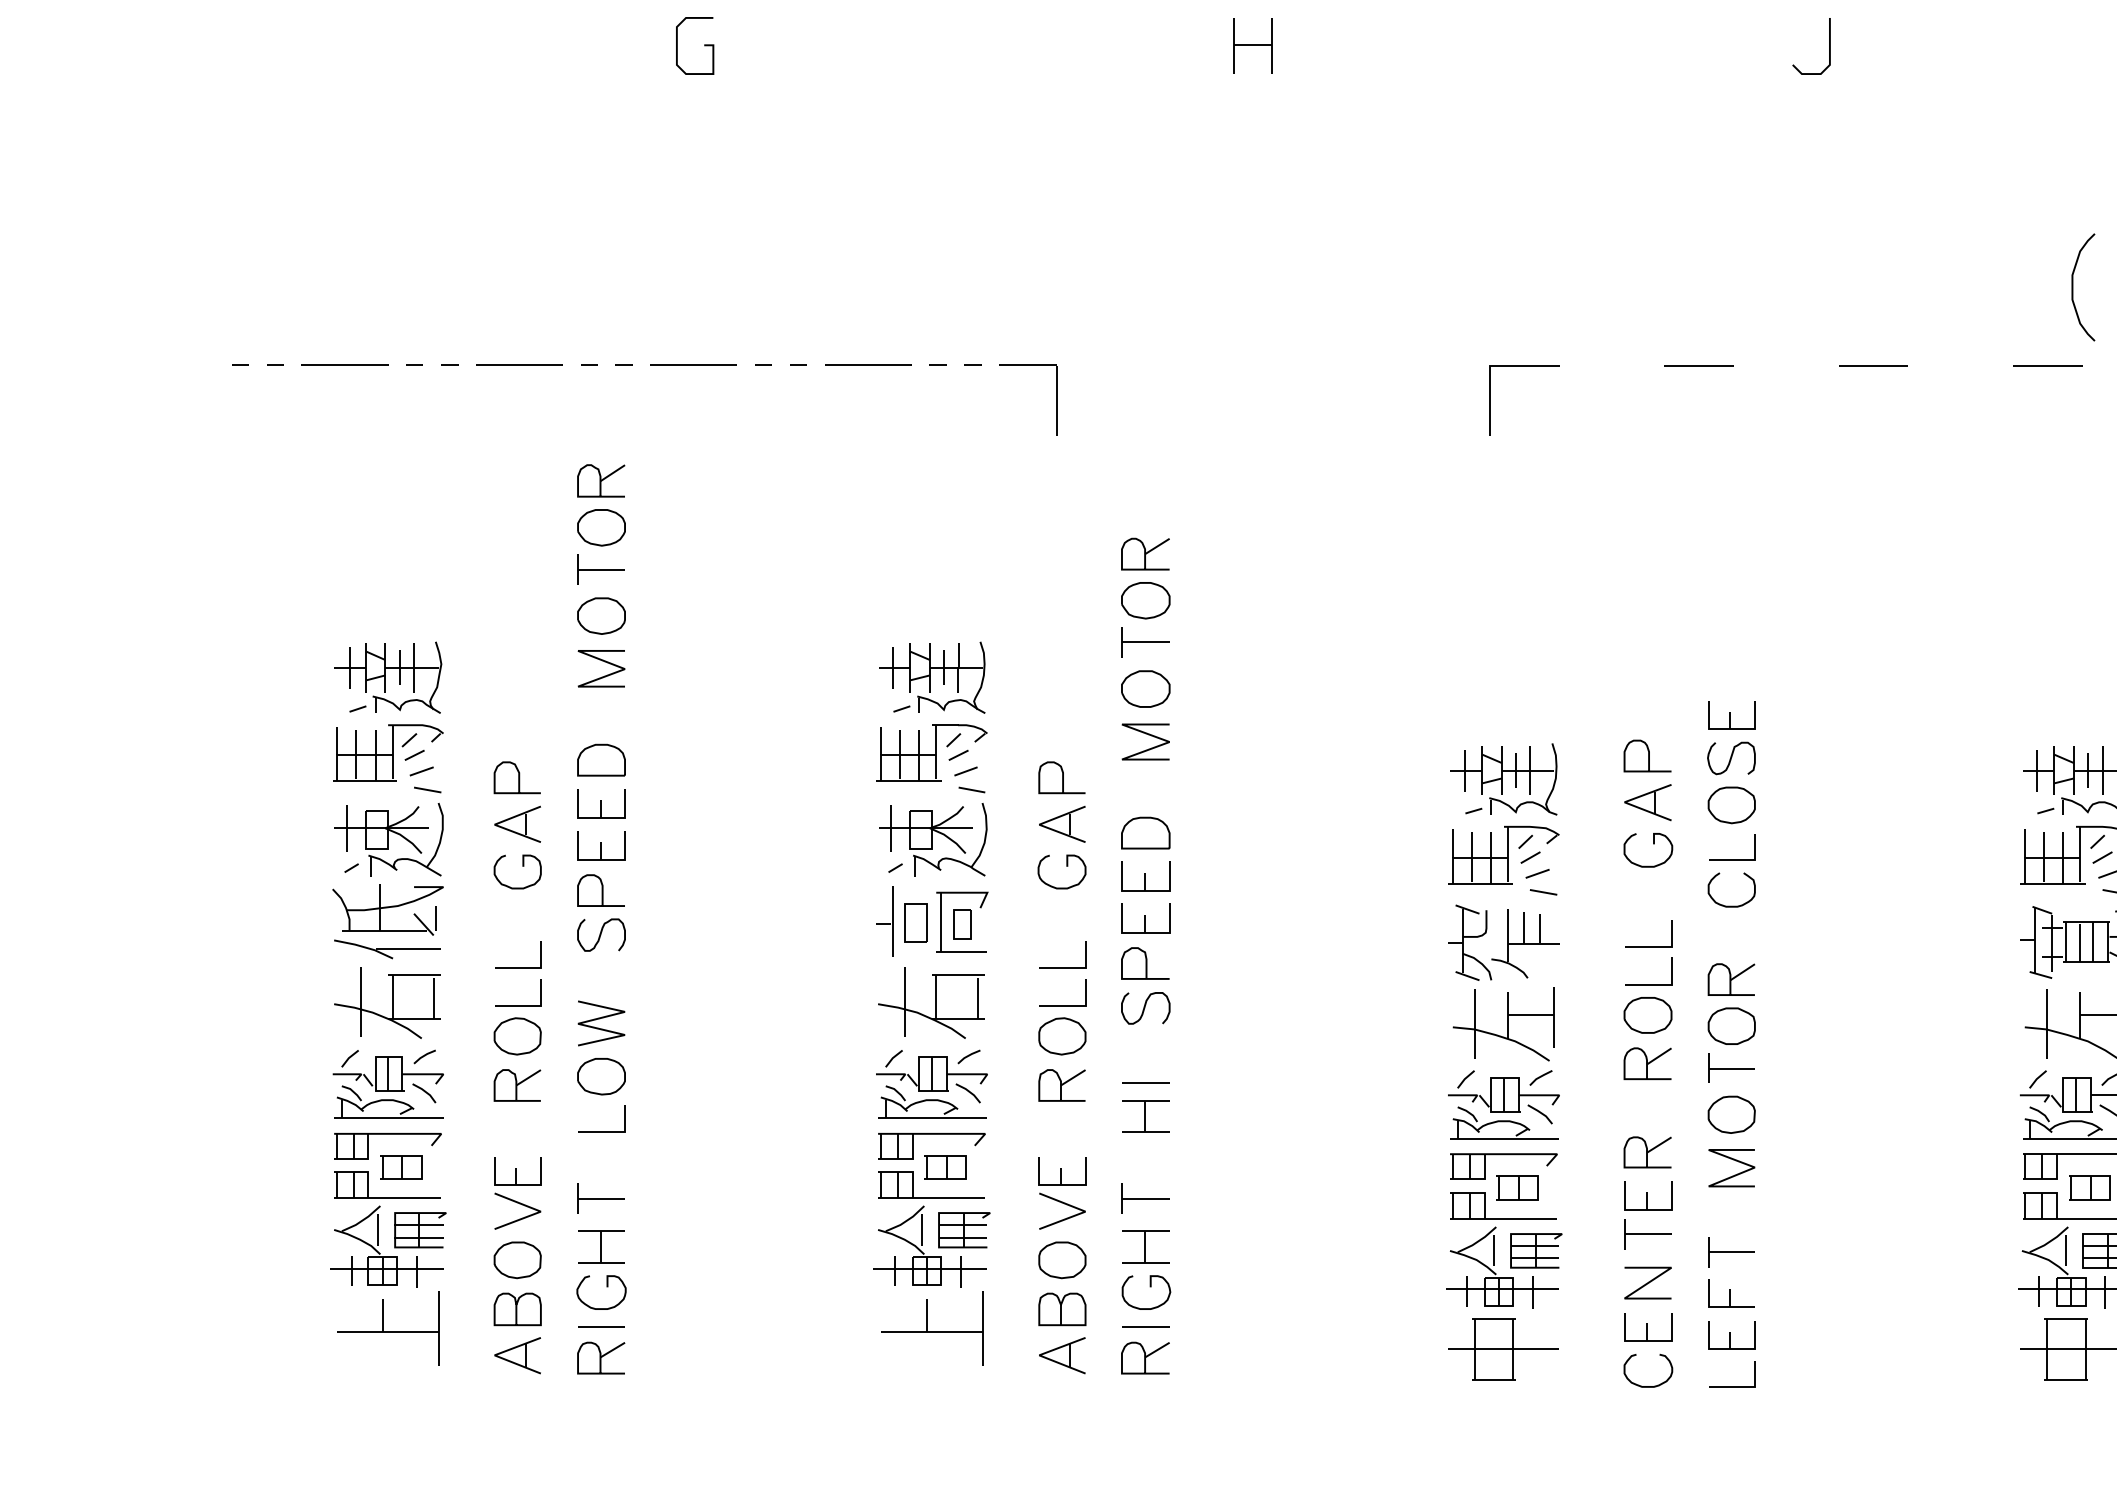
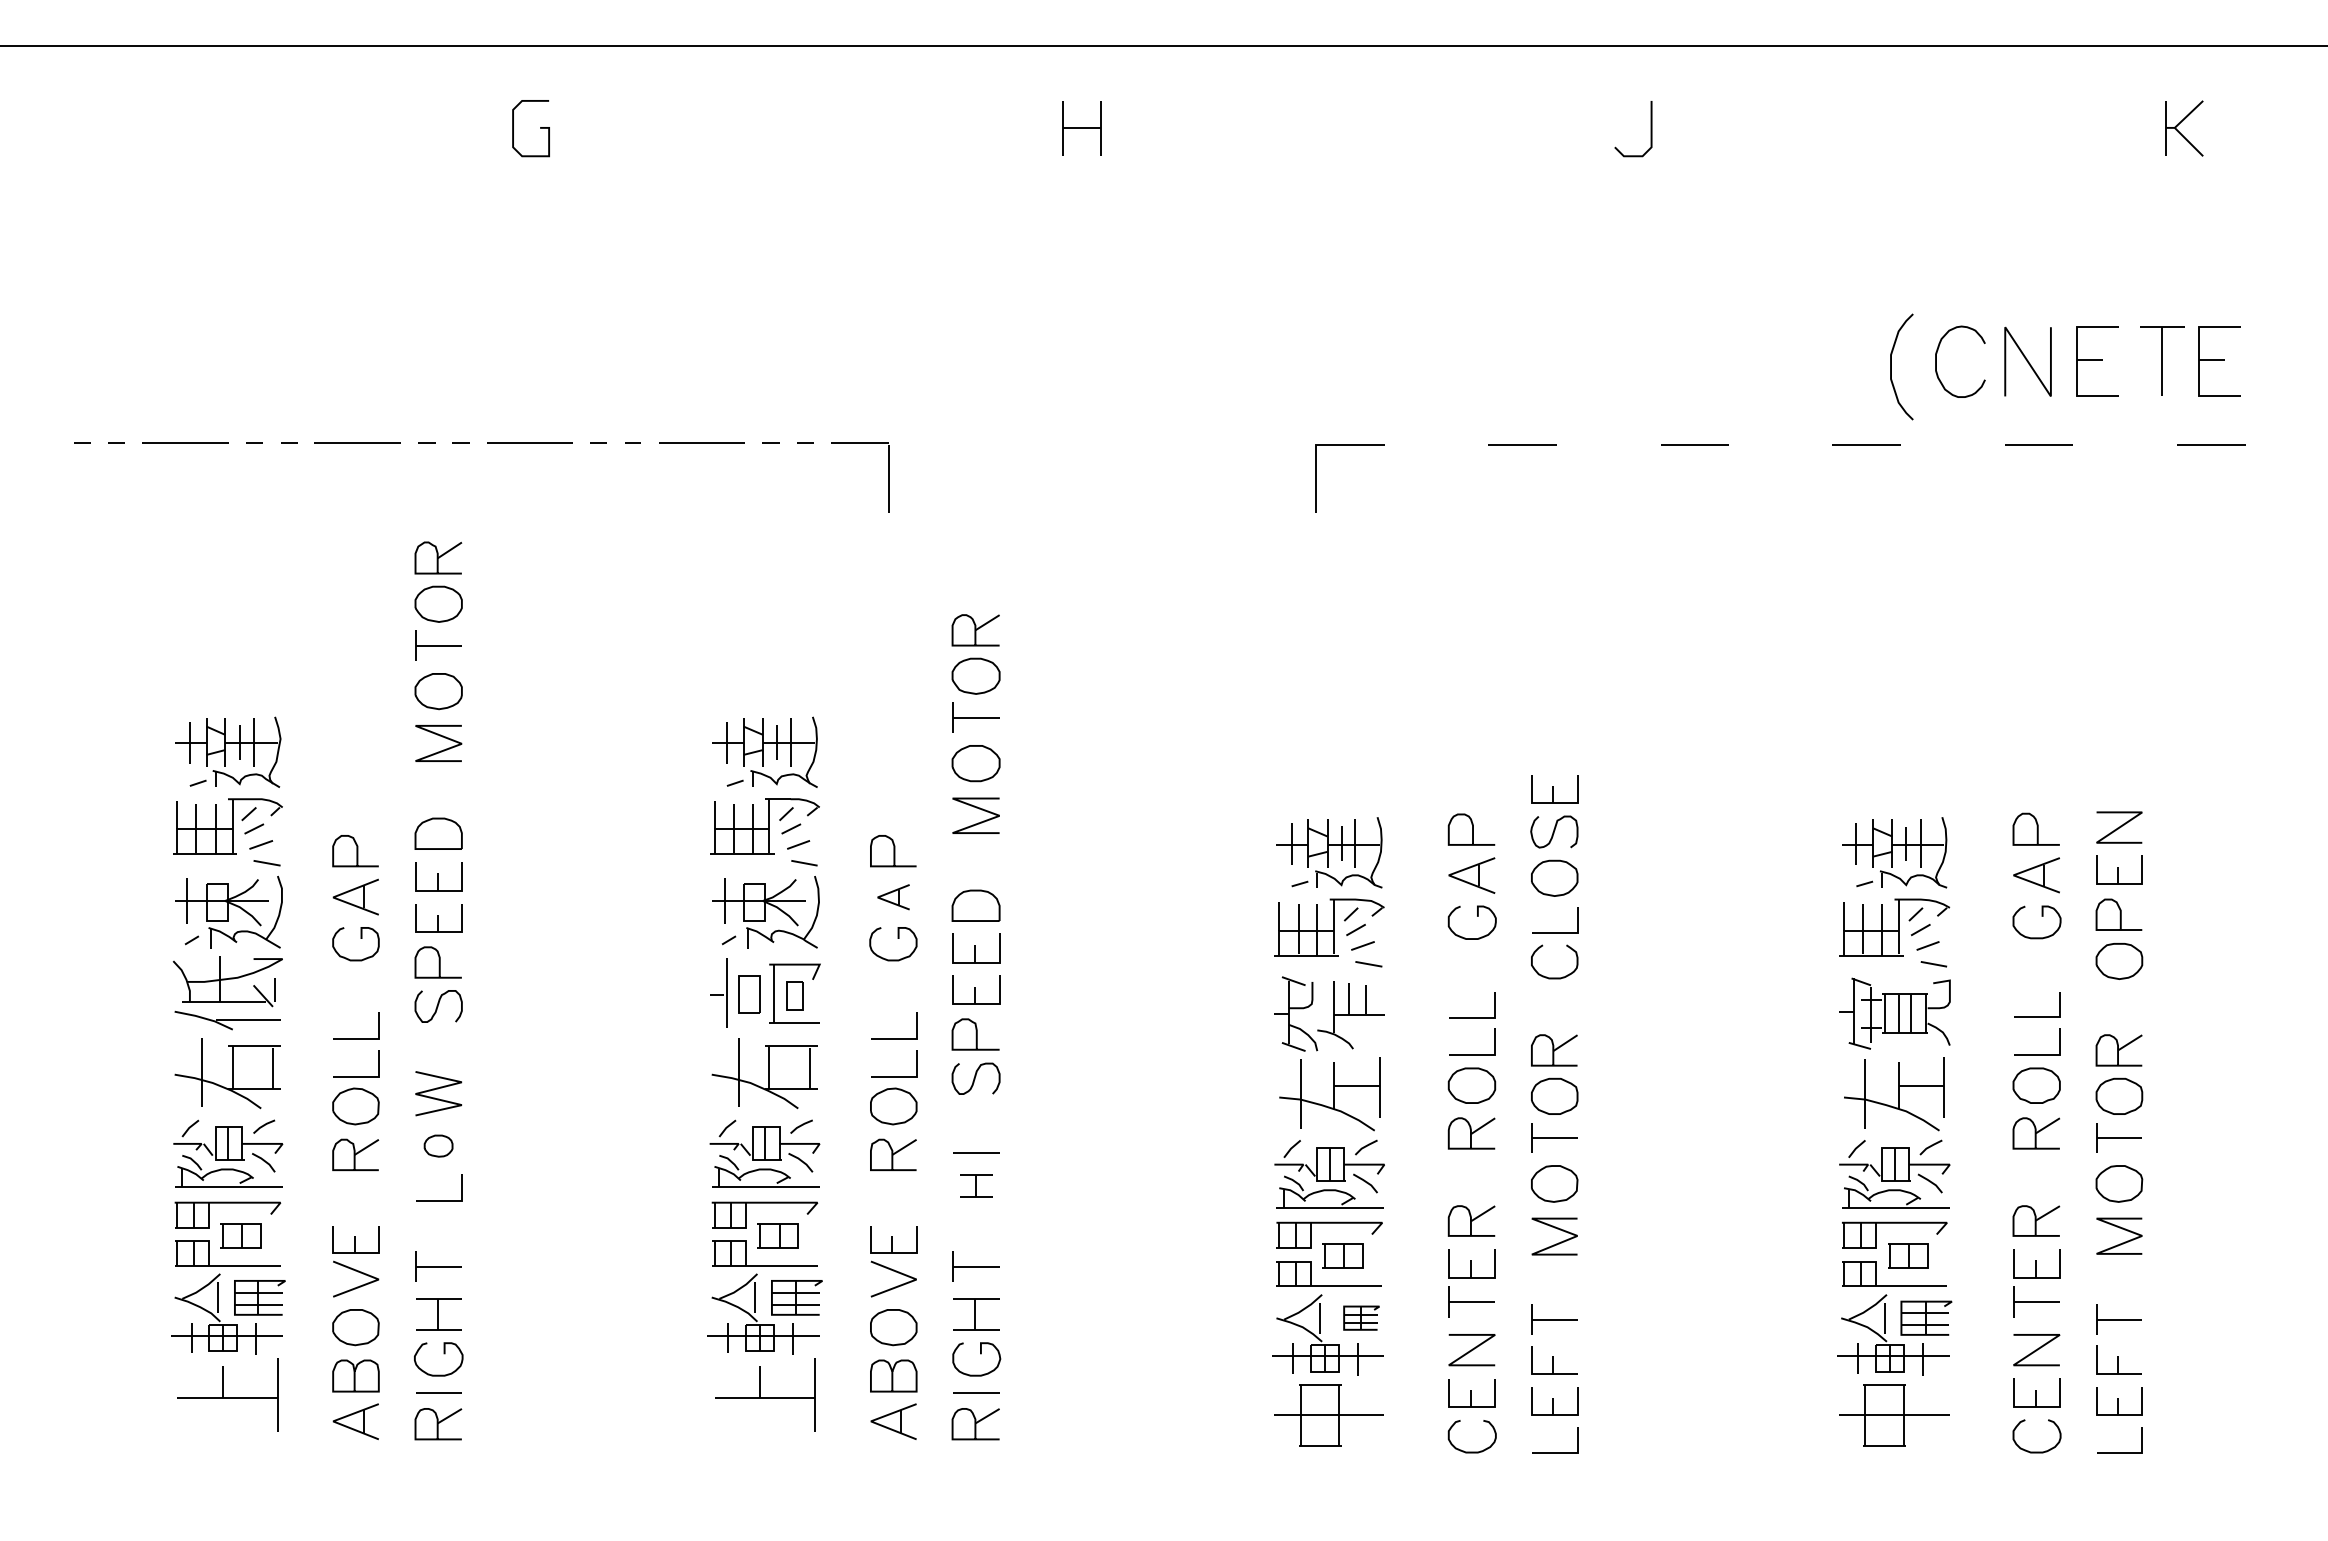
part: (1062, 824) -> (893, 897), size x0.7
part: (601, 1075) -> (438, 1145), size x0.6
part: (1146, 1116) -> (976, 1185), size x0.7
part: (1536, 1250) -> (1361, 1317), size x0.7

